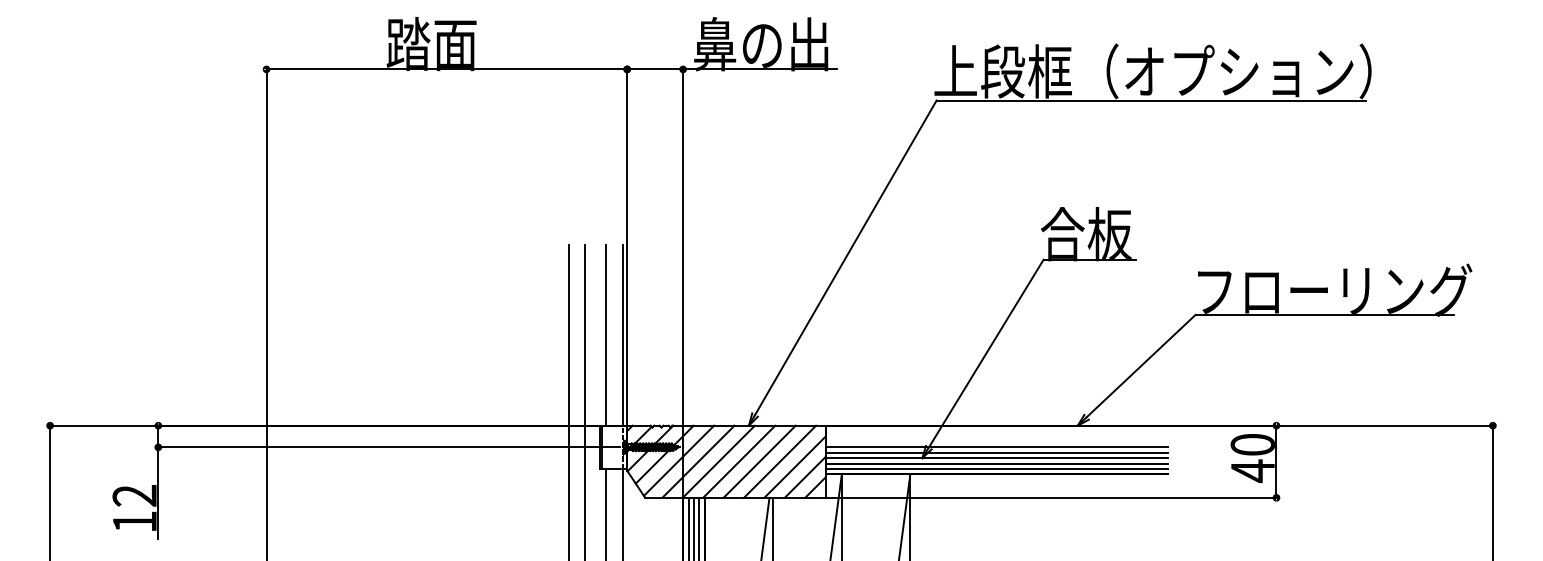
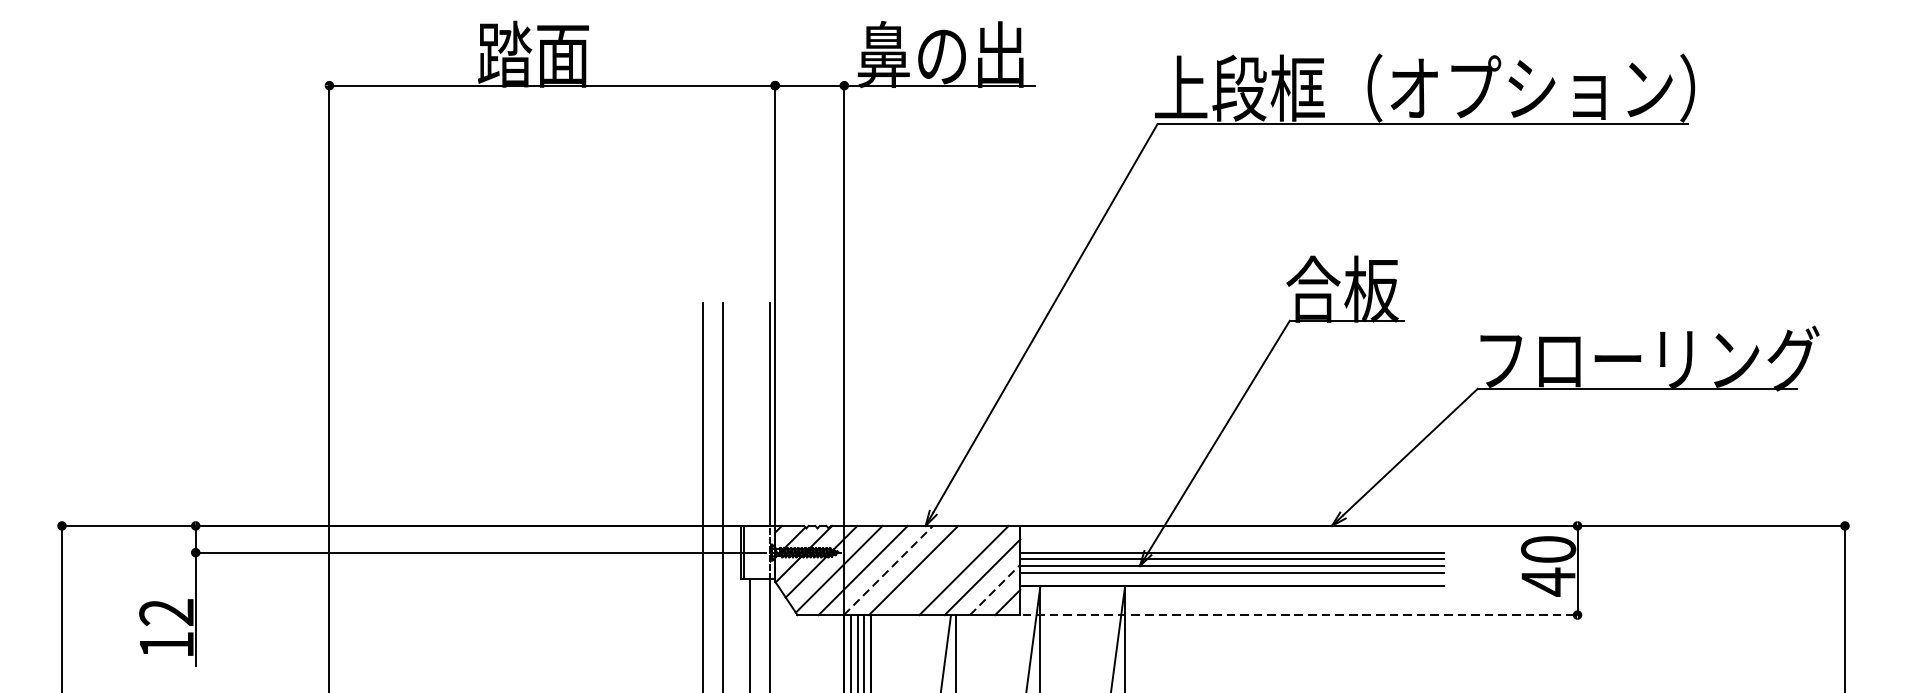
line: (606, 335) -> (749, 414), removed
line: (719, 461) -> (889, 570), solid -> dashed
line: (759, 461) -> (938, 570), removed
line: (996, 468) -> (1231, 578), removed
line: (805, 477) -> (995, 589), solid -> dashed
line: (1053, 497) -> (1301, 614), solid -> dashed

